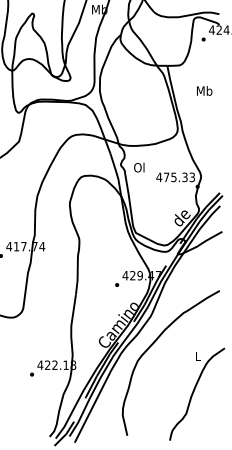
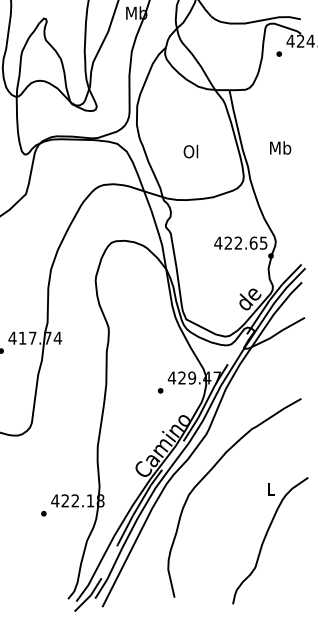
text: (204, 90) -> (280, 147), moved
text: (139, 167) -> (191, 151), moved
text: (178, 177) -> (244, 243), 475.33 -> 422.65

